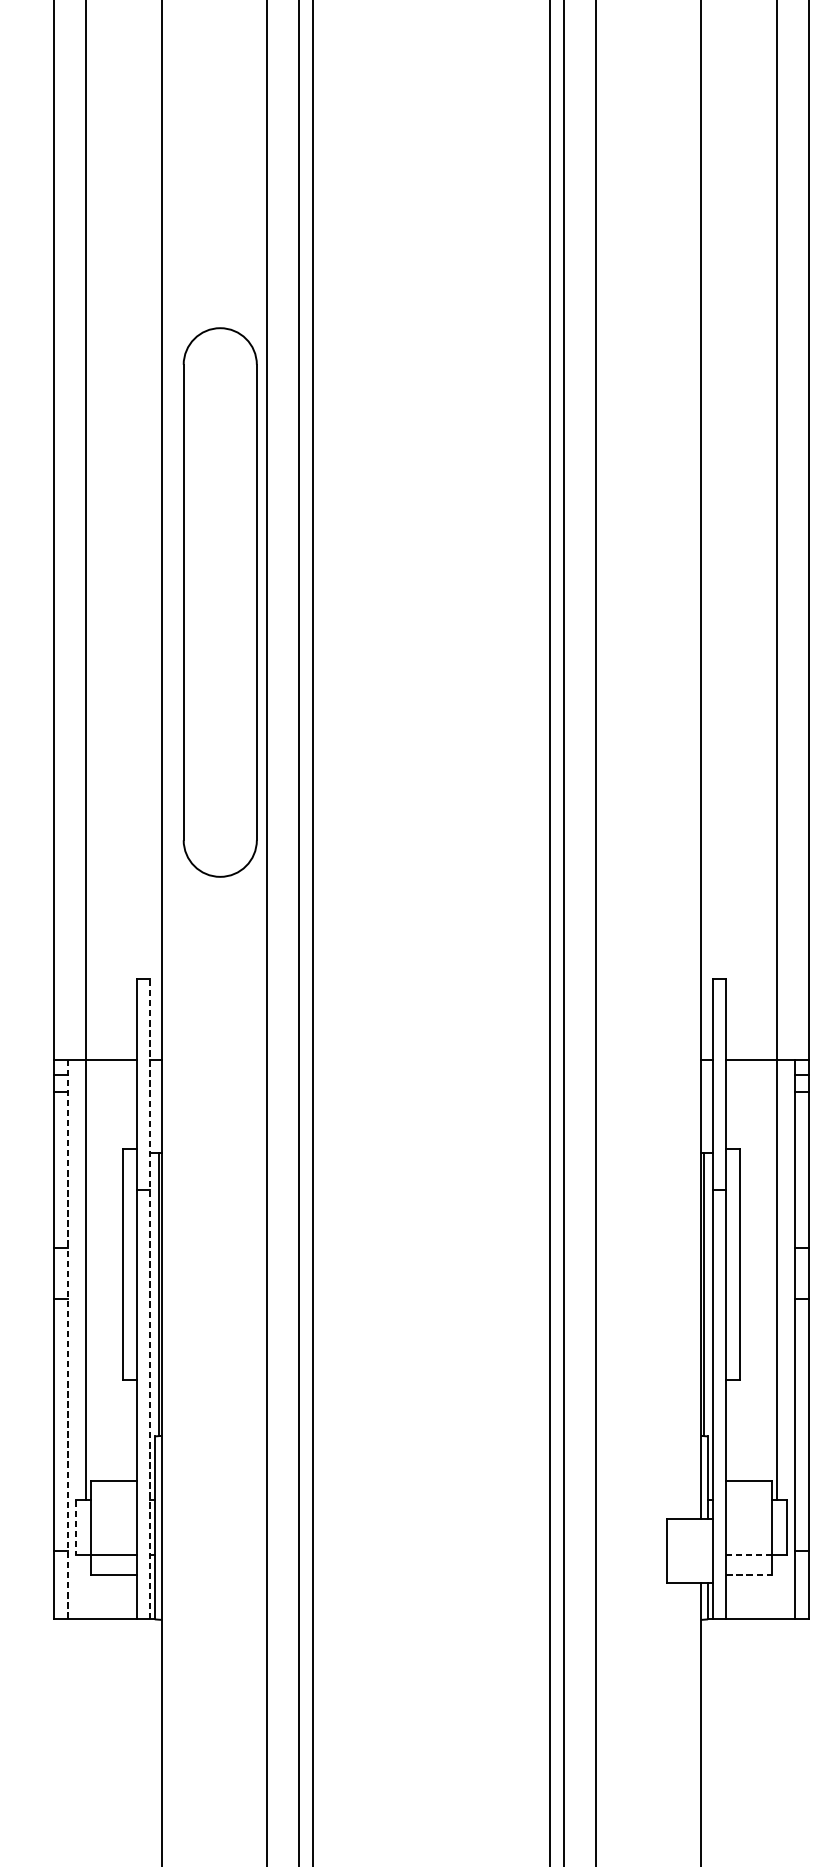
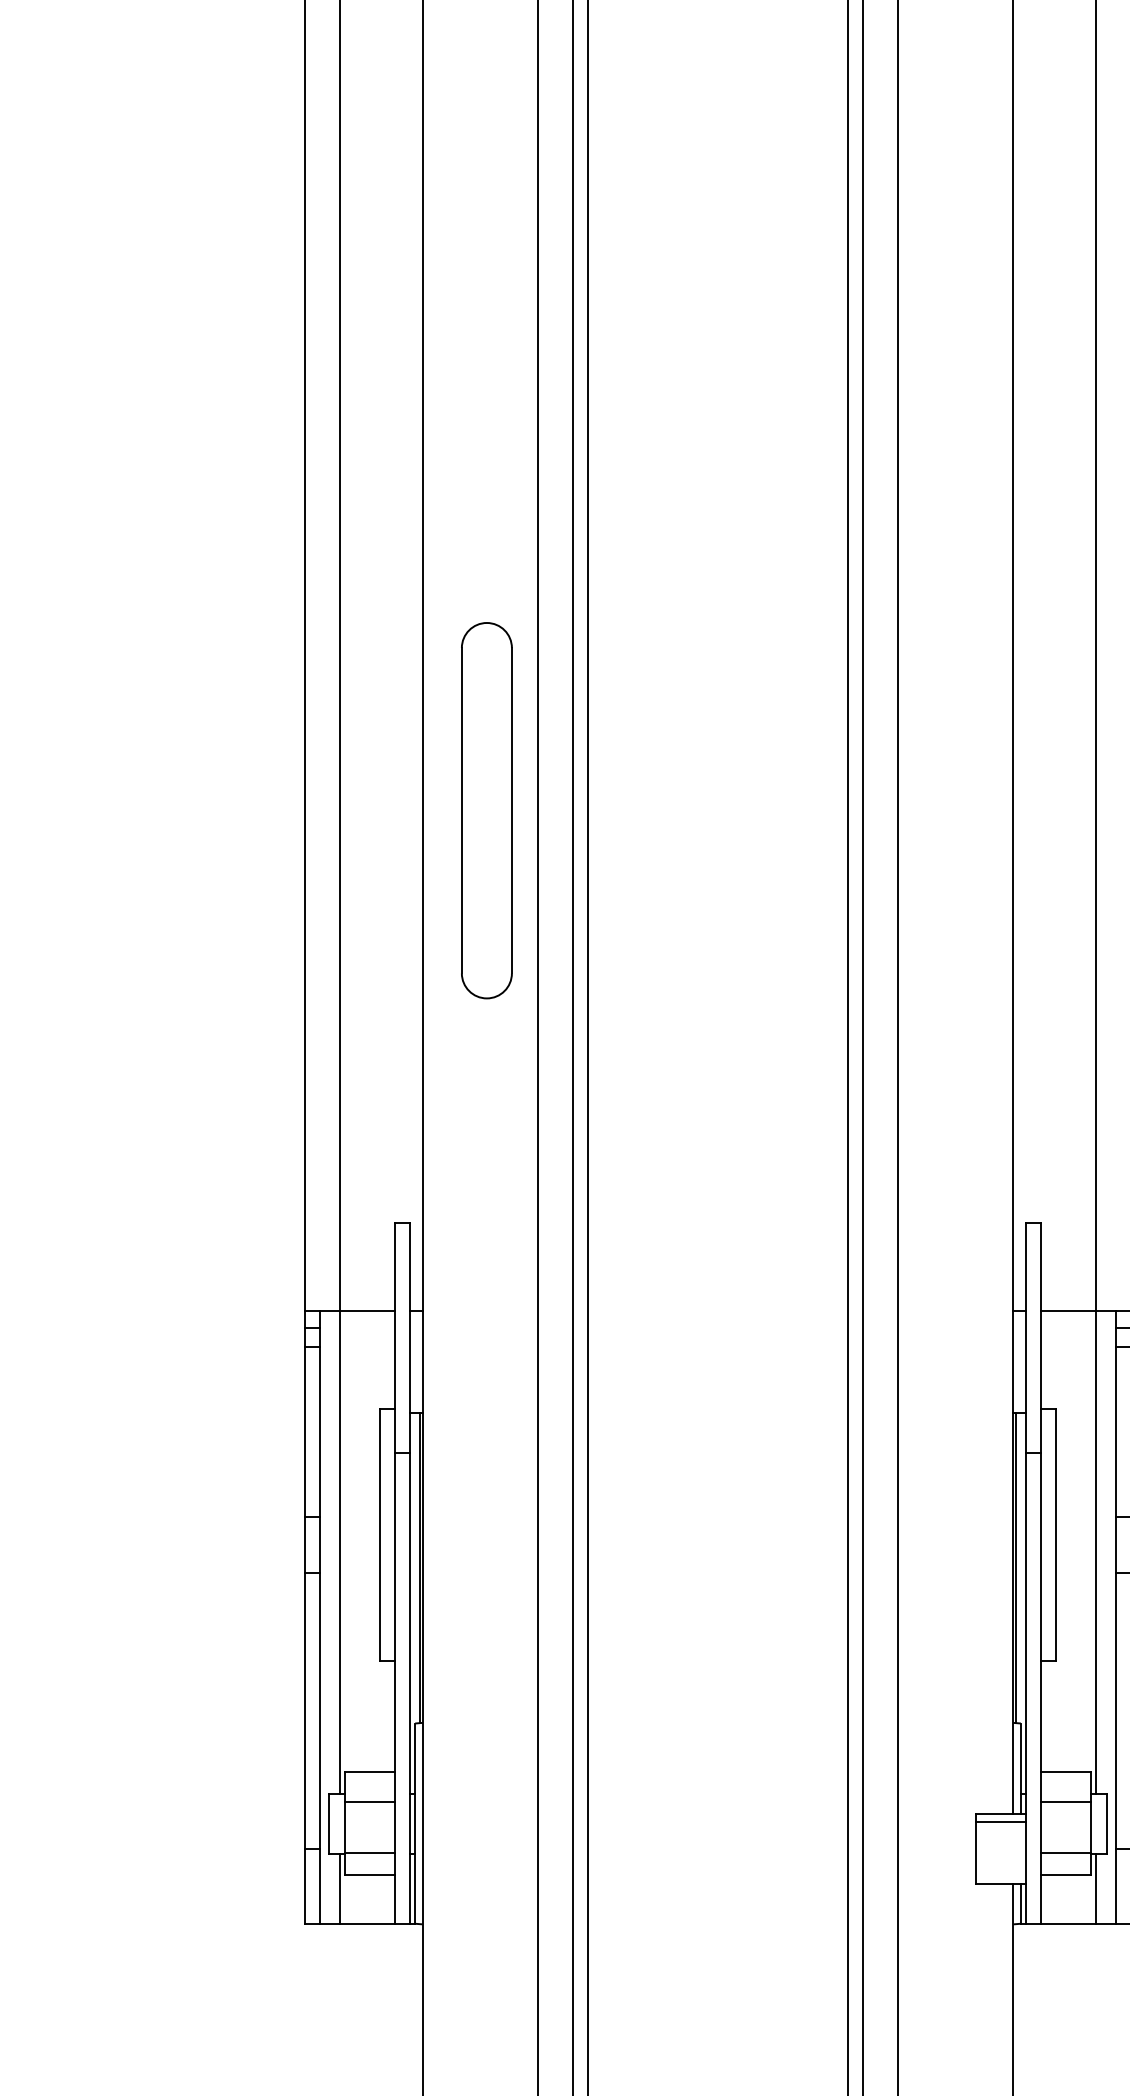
part: (219, 602) -> (486, 810), size x0.62
line: (150, 1298) -> (410, 1572), dashed -> solid
line: (68, 1339) -> (320, 1617), dashed -> solid
line: (114, 1507) -> (370, 1801), added
line: (748, 1507) -> (1065, 1801), added
line: (689, 1526) -> (1000, 1822), added
line: (76, 1528) -> (329, 1824), dashed -> solid
line: (748, 1555) -> (1065, 1853), dashed -> solid
line: (749, 1575) -> (1066, 1875), dashed -> solid
line: (86, 1587) -> (340, 1888), added
line: (776, 1587) -> (1095, 1888), added

